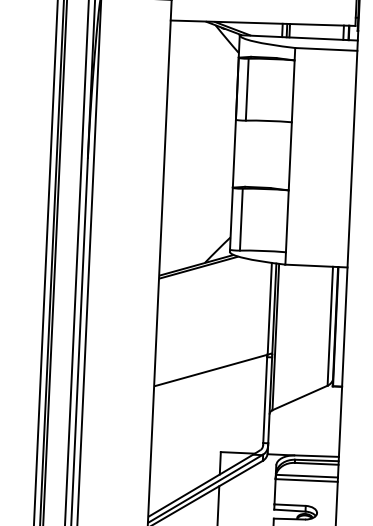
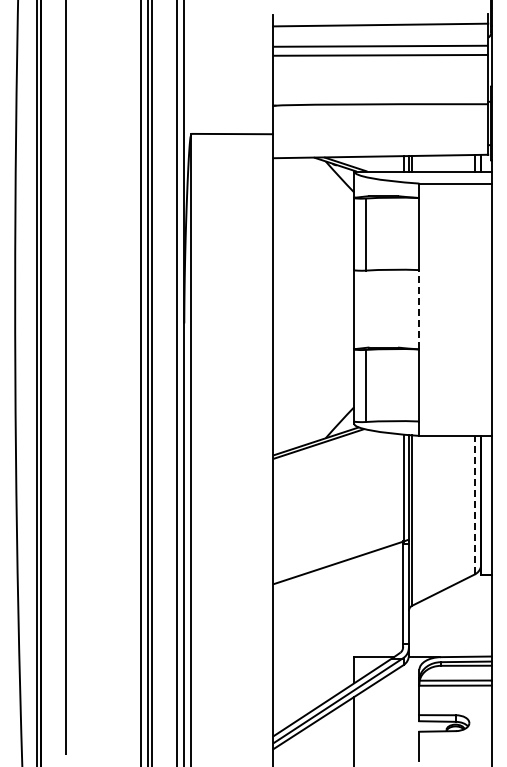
line: (290, 156) -> (419, 309), solid -> dashed
line: (329, 325) -> (474, 504), solid -> dashed

